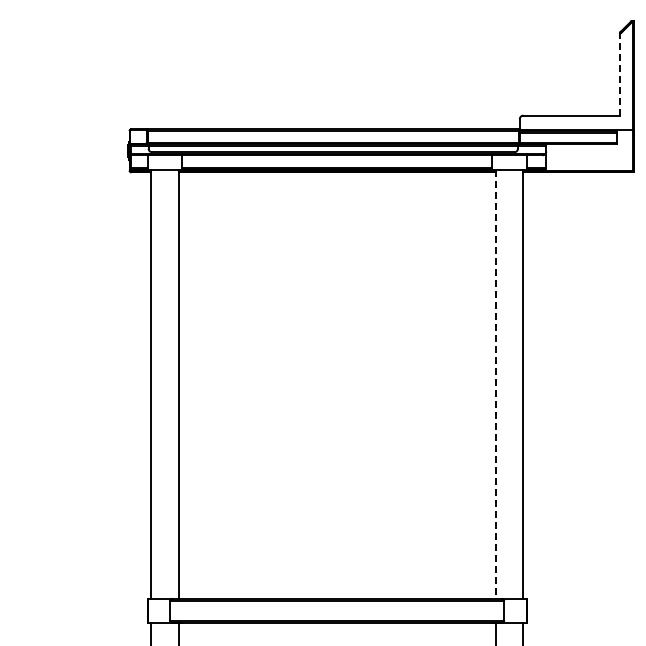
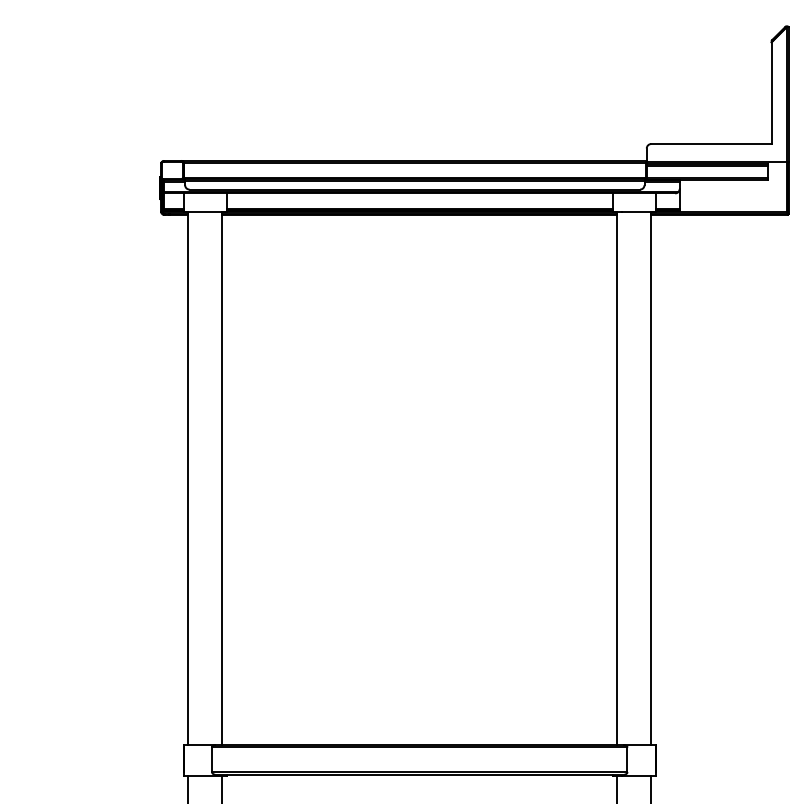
line: (620, 74) -> (772, 92), dashed -> solid
line: (495, 384) -> (616, 478), dashed -> solid

